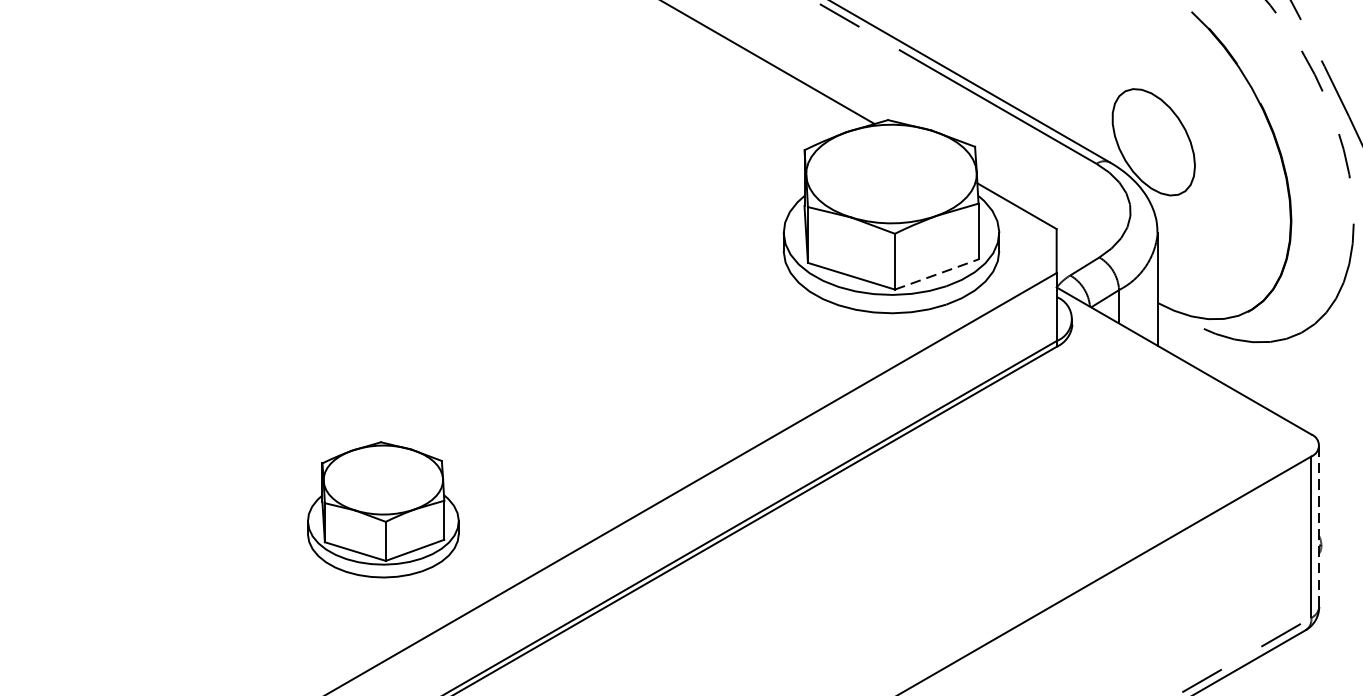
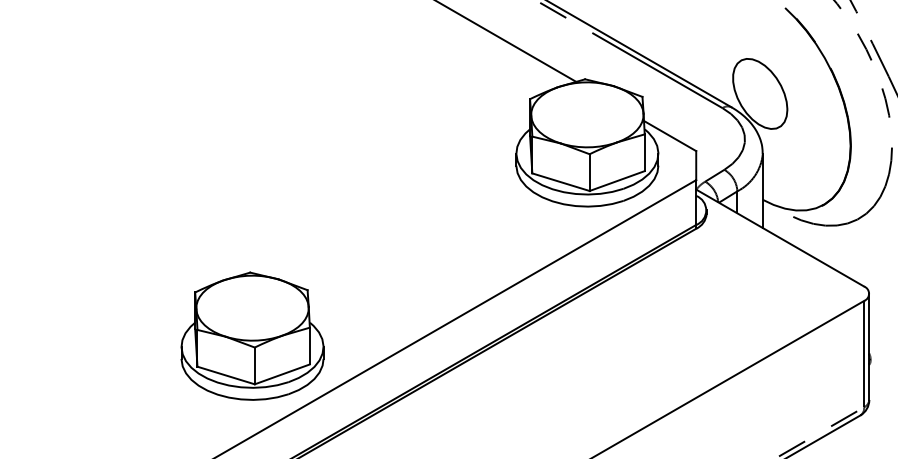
line: (937, 273) -> (617, 180), dashed -> solid
part: (383, 508) -> (252, 335), size x1.43
line: (1319, 525) -> (869, 346), dashed -> solid

